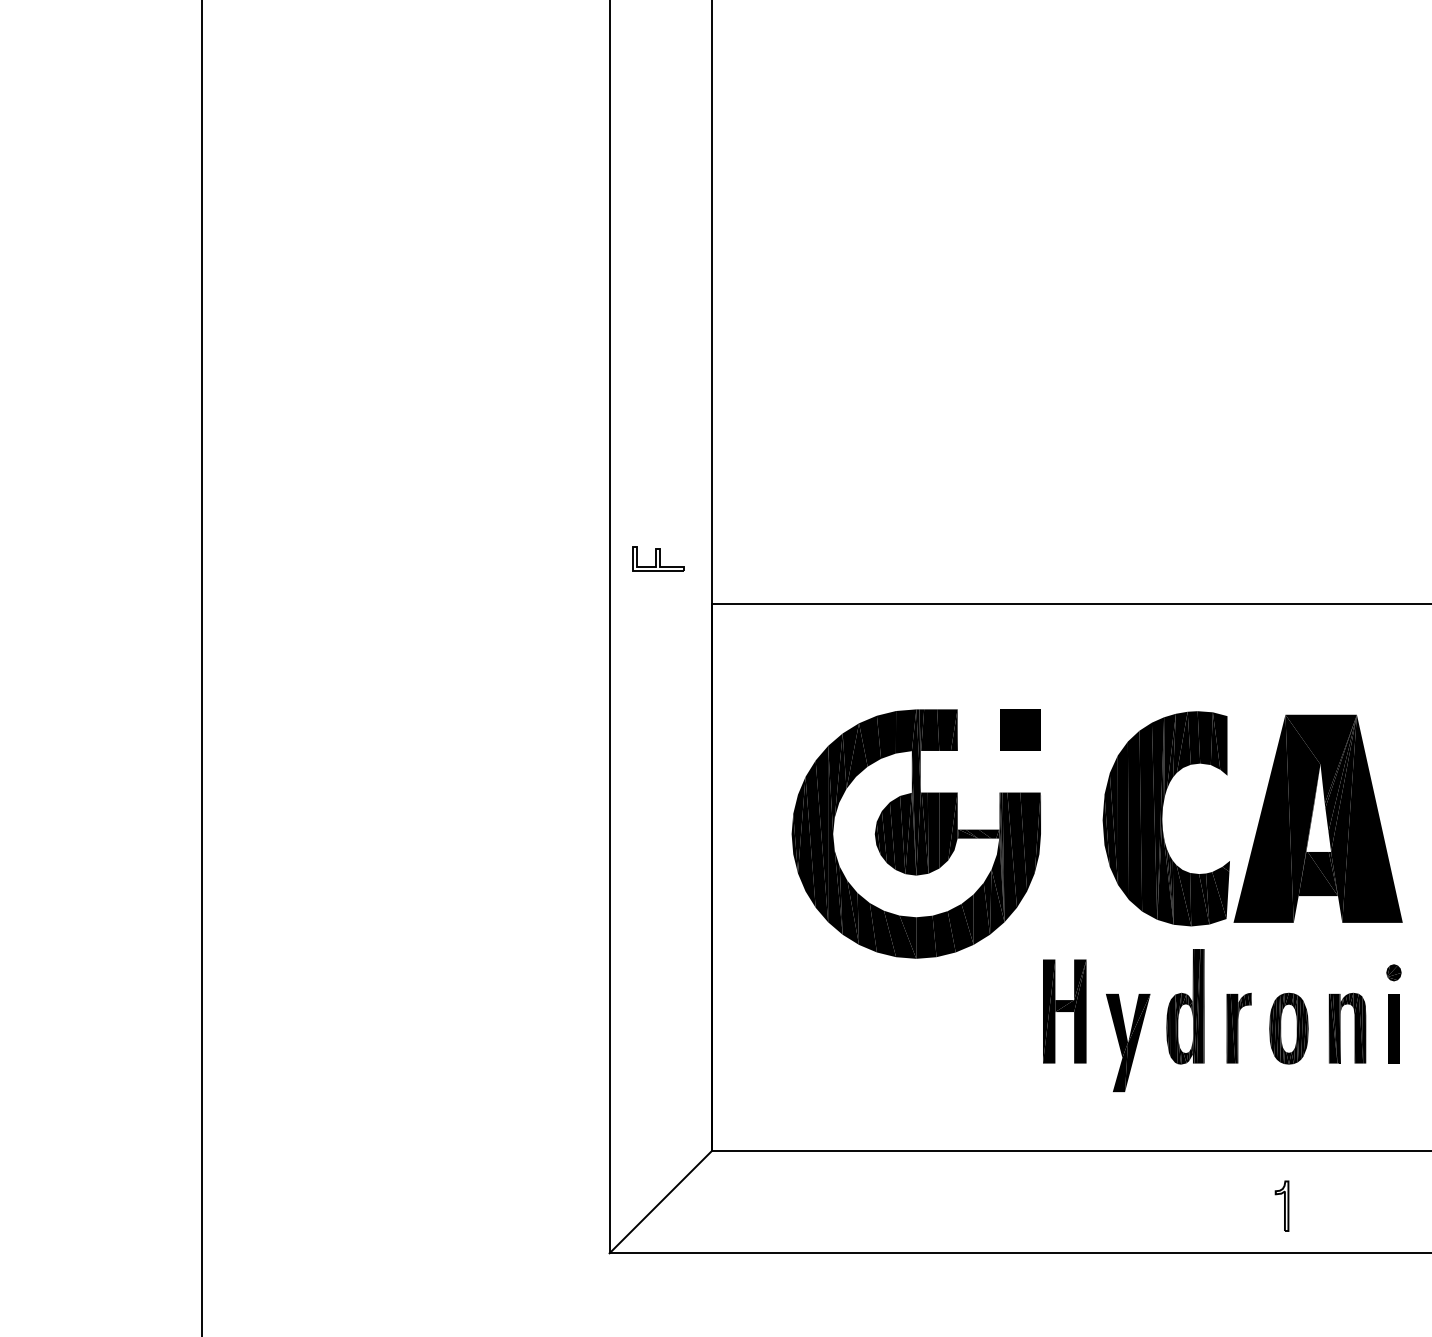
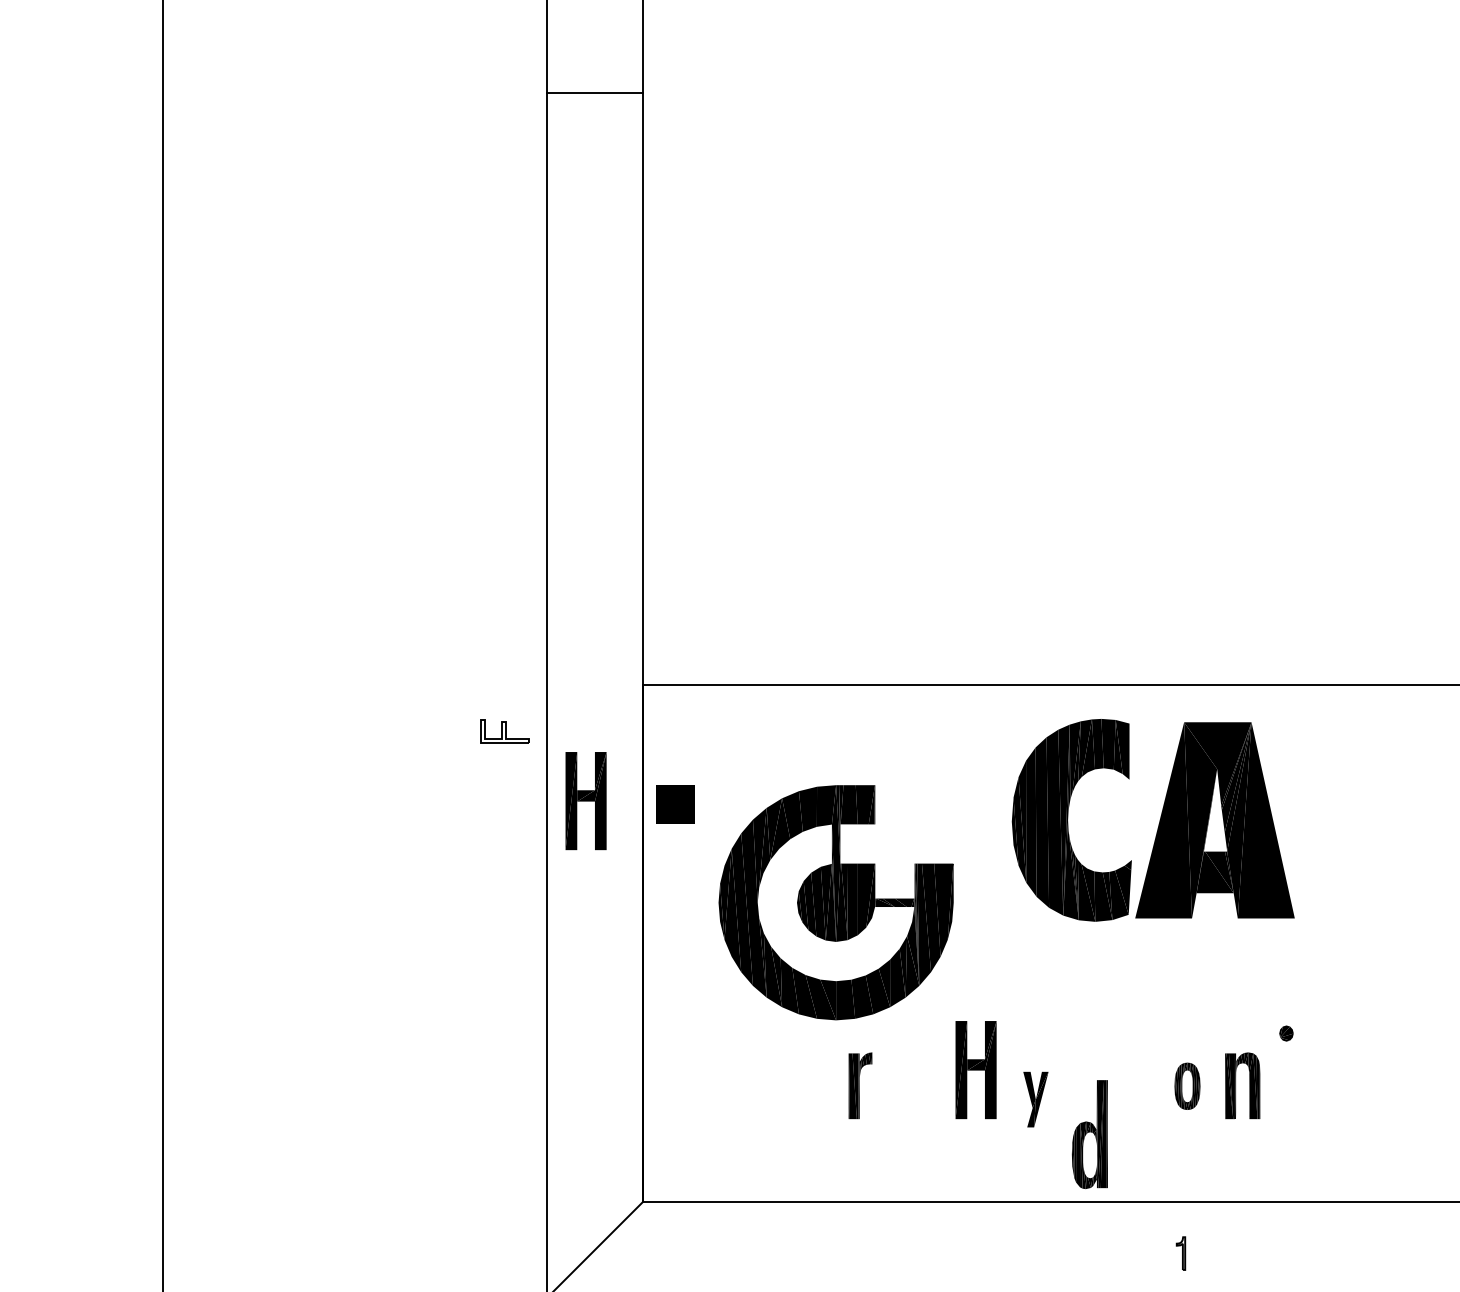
part: (657, 559) -> (504, 731), moved
part: (650, 726) -> (585, 801), added
part: (1020, 729) -> (675, 804), moved
part: (1259, 818) -> (1159, 820), moved
part: (1185, 1006) -> (1089, 1134), moved
part: (1239, 1027) -> (860, 1085), moved
part: (1393, 1027) -> (1286, 1085), removed
part: (1288, 1028) -> (1187, 1086), size x0.7
part: (1127, 1042) -> (1035, 1099), size x0.6
part: (1281, 1206) -> (1180, 1253), size x0.7

